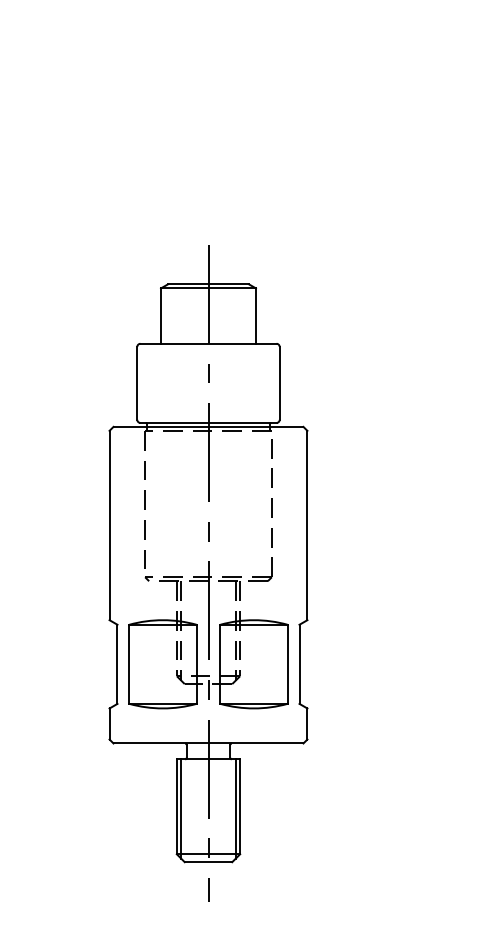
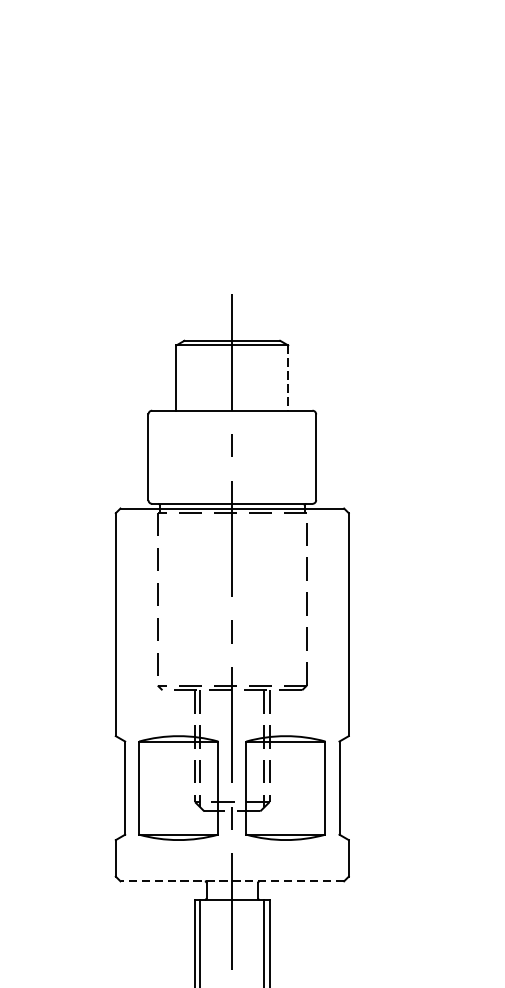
line: (255, 316) -> (287, 378), solid -> dashed
line: (208, 743) -> (232, 881), solid -> dashed

